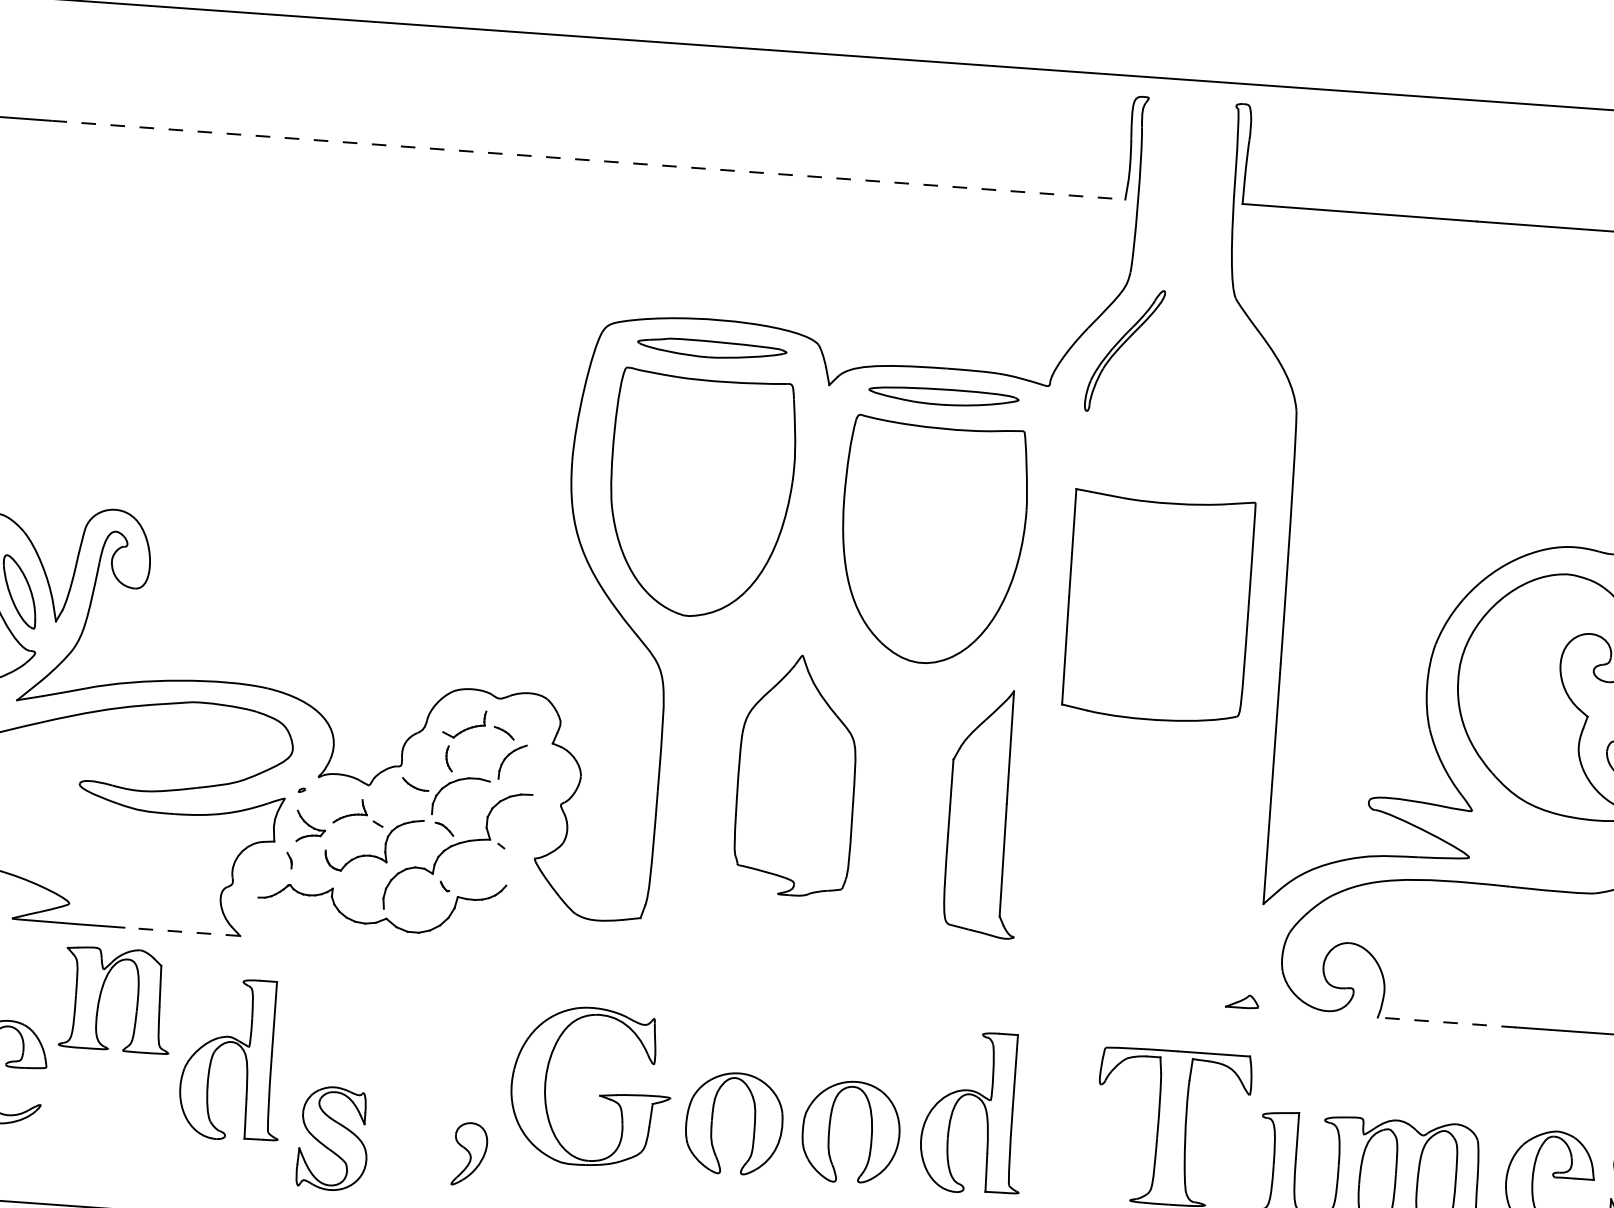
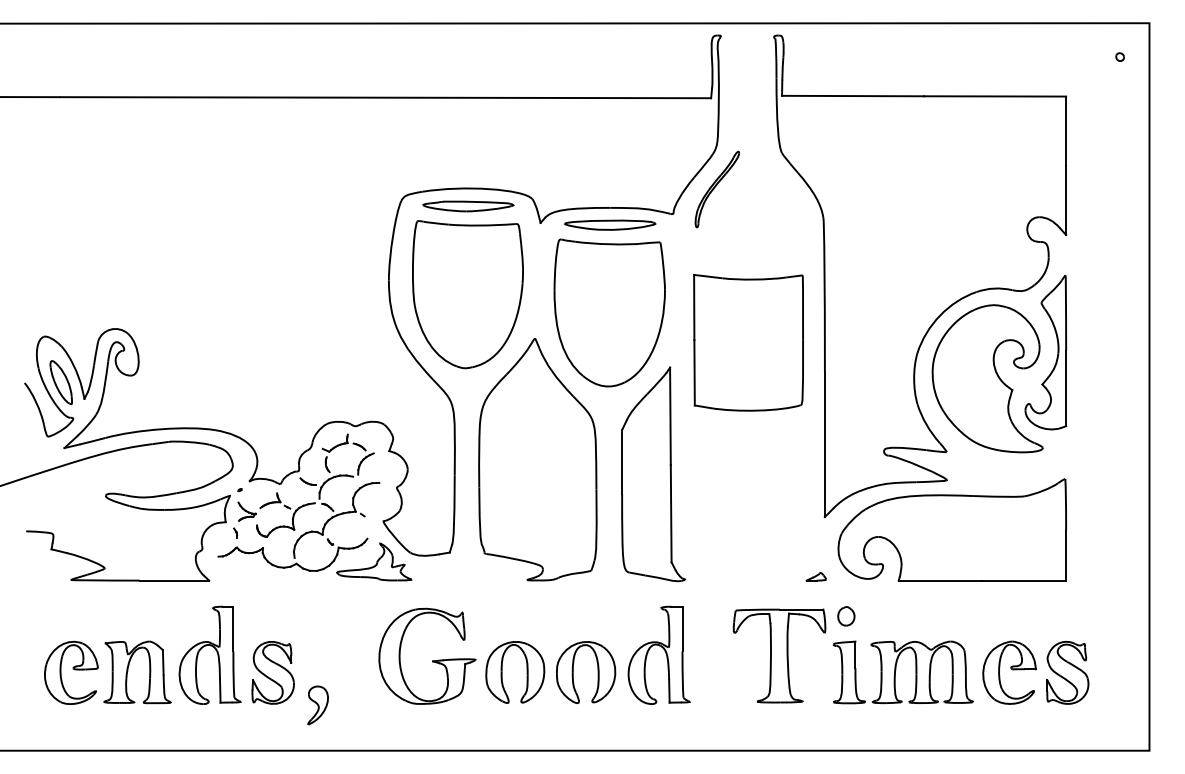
line: (589, 159) -> (386, 97), dashed -> solid
part: (796, 775) -> (537, 459), size x1.67
part: (985, 813) -> (653, 474), size x1.43
part: (515, 924) -> (374, 561), added
line: (183, 931) -> (174, 580), dashed -> solid
part: (102, 997) -> (128, 671), moved
line: (1446, 1022) -> (940, 580), dashed -> solid
part: (1287, 1070) -> (846, 616), added
part: (332, 1138) -> (272, 672), moved
part: (468, 1154) -> (317, 705), moved

